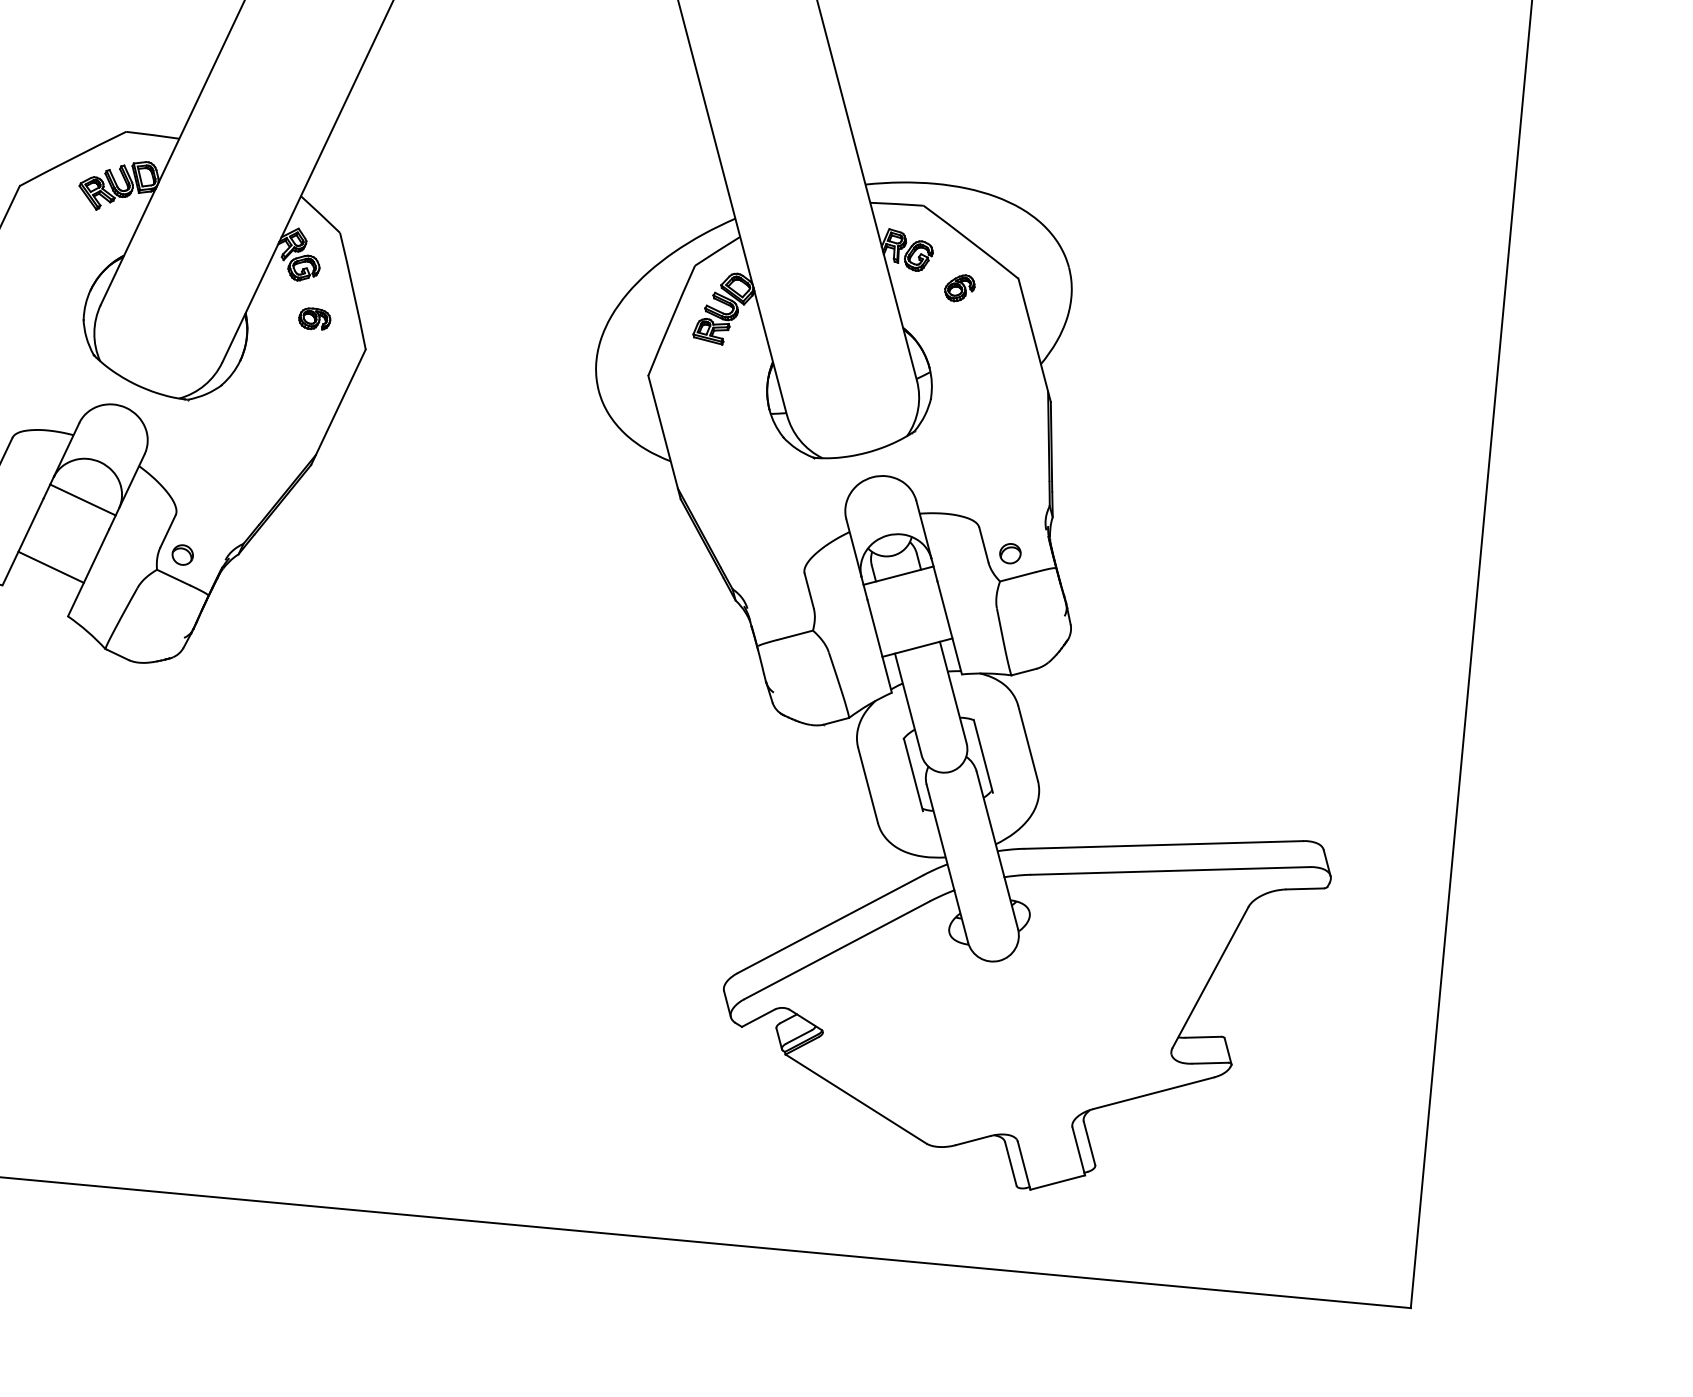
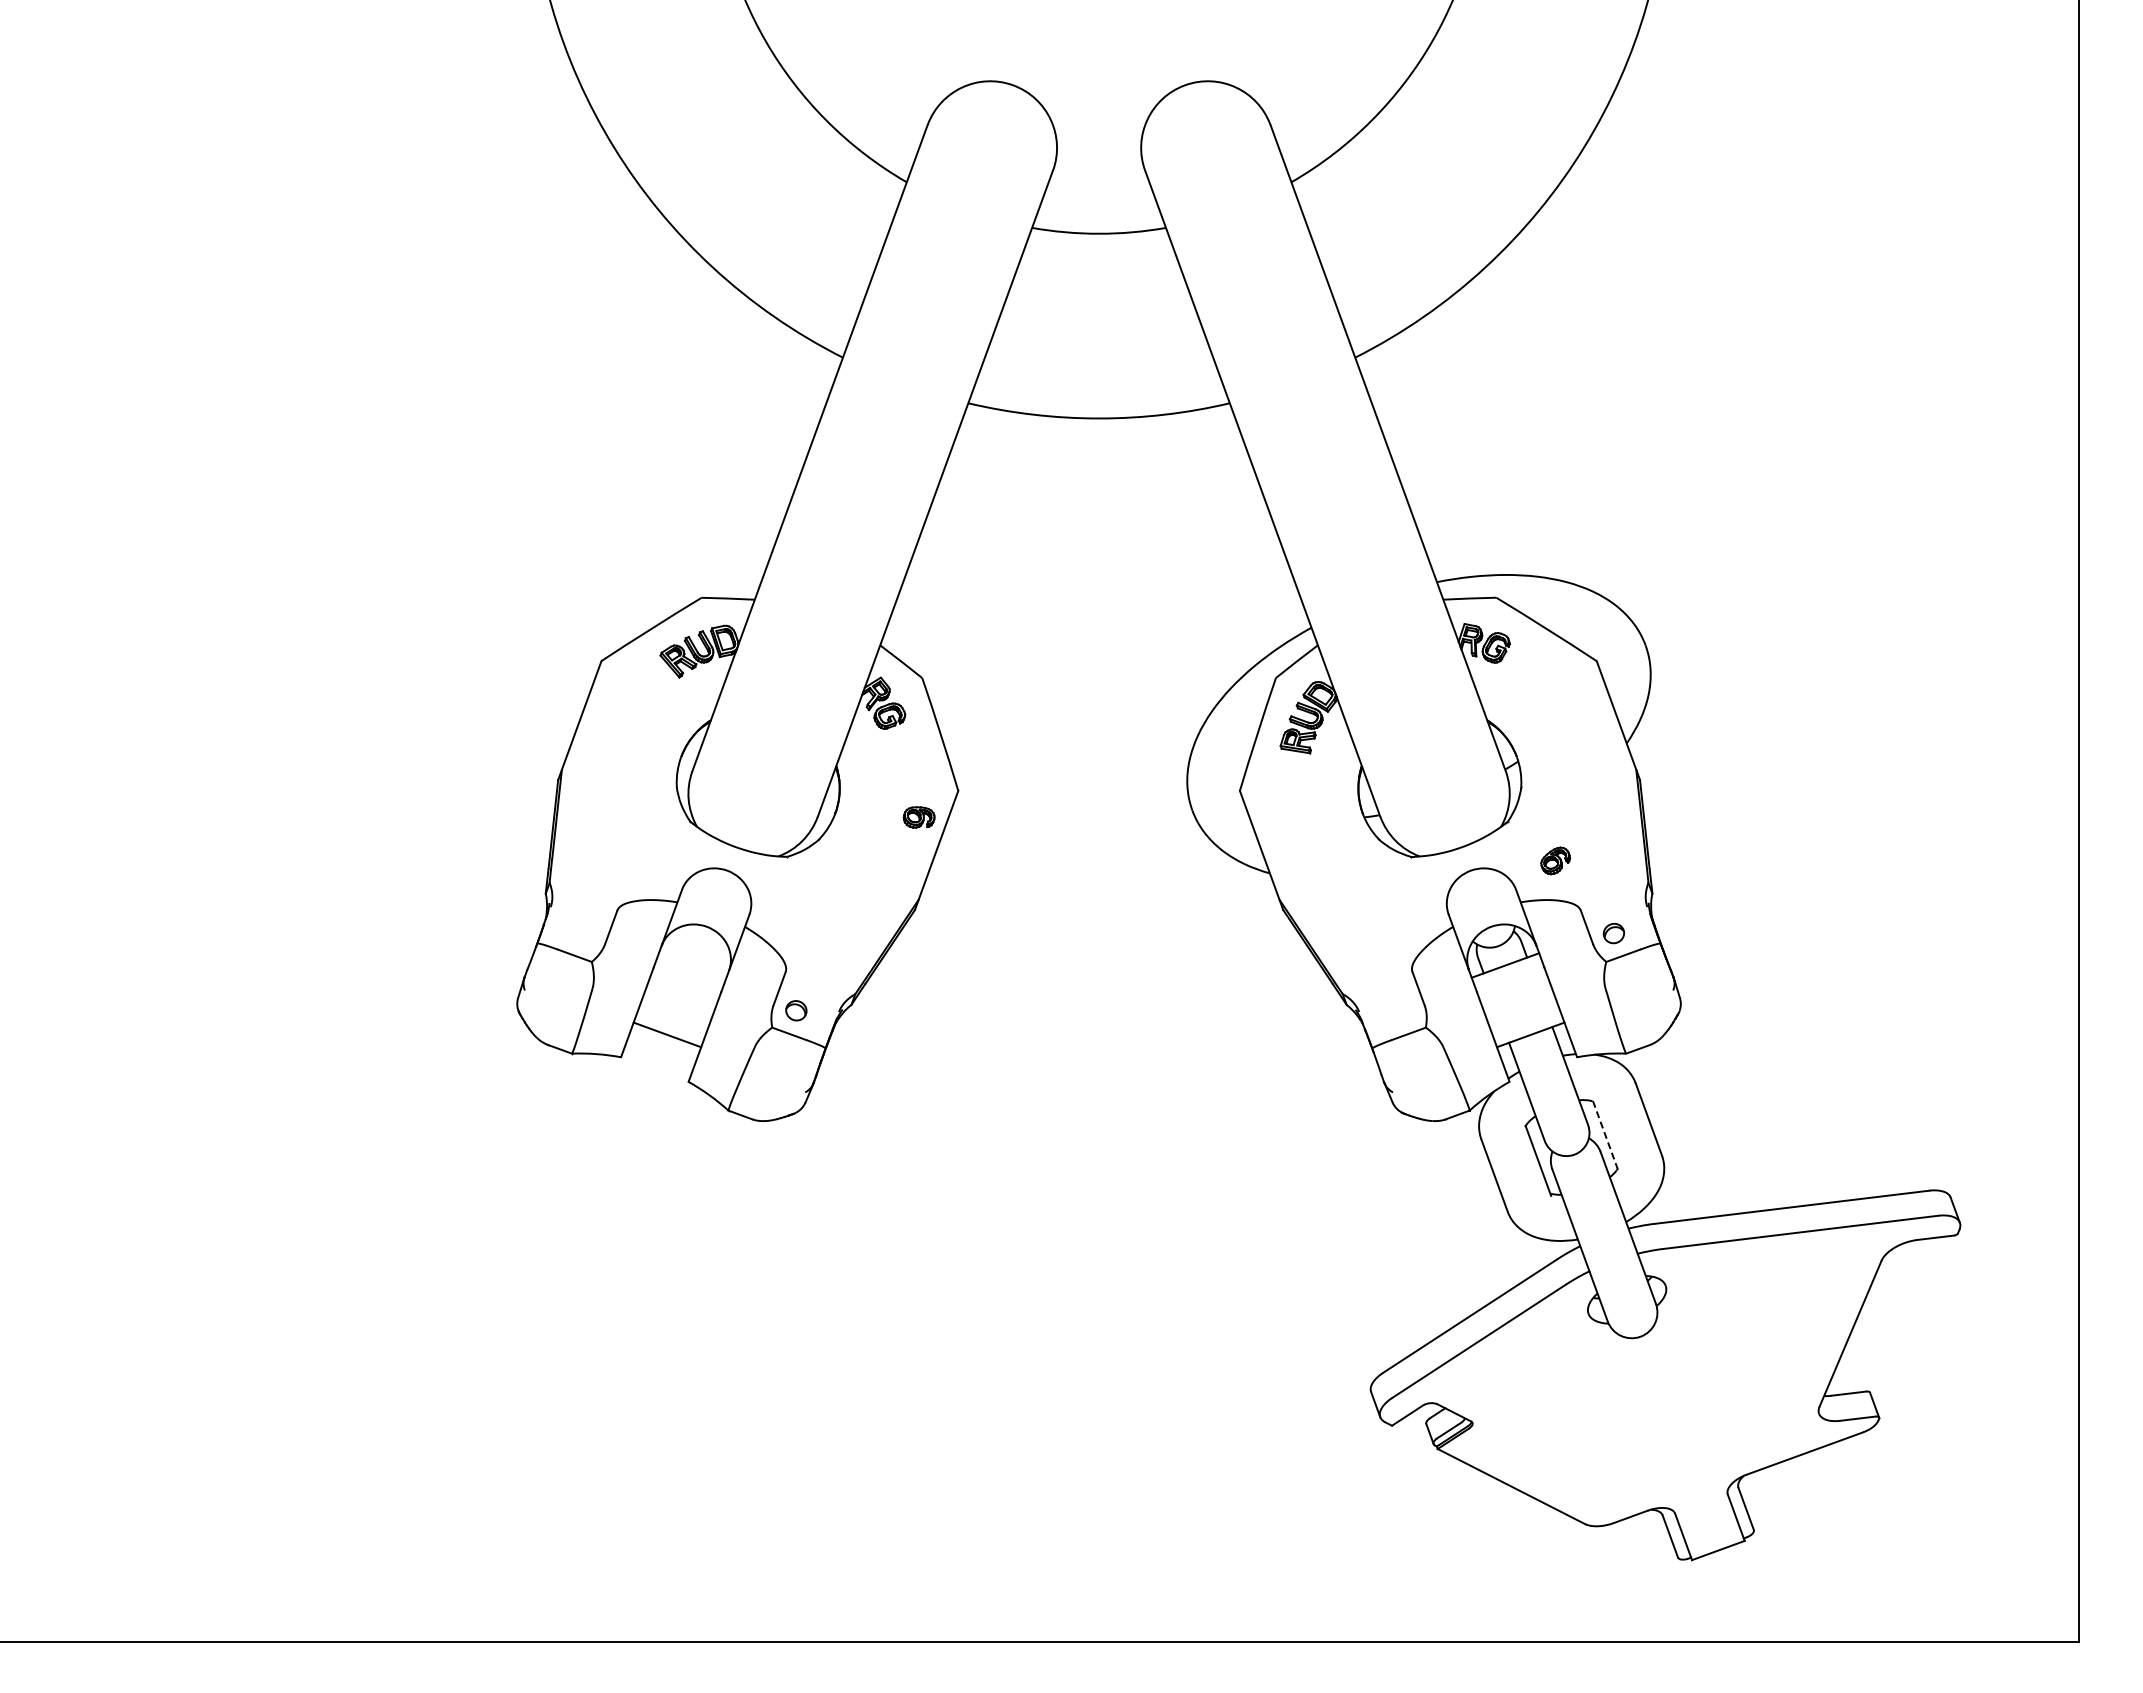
part: (959, 287) -> (1555, 860), moved
part: (314, 319) -> (918, 817), moved
line: (82, 499) -> (692, 965), removed
line: (983, 756) -> (1605, 1136), solid -> dashed

